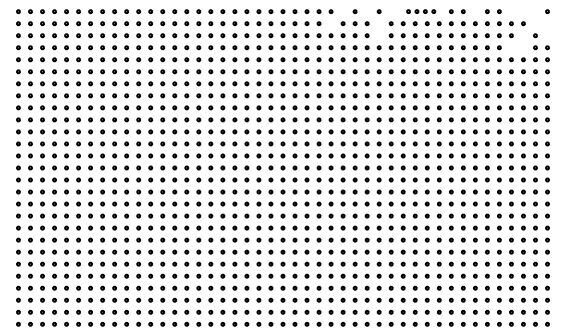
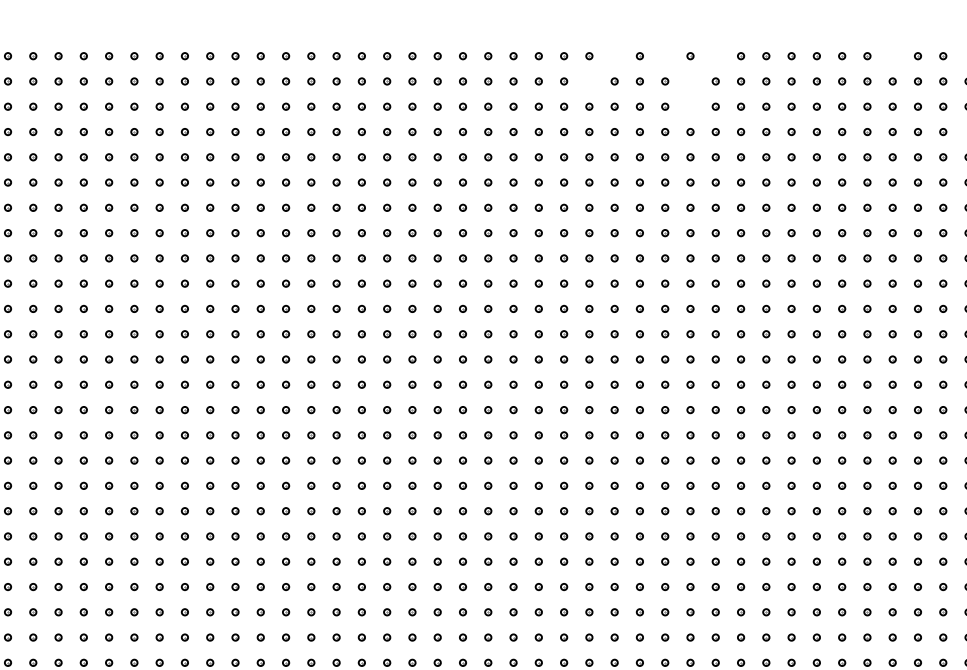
part: (420, 11) -> (777, 55), size x1.43

